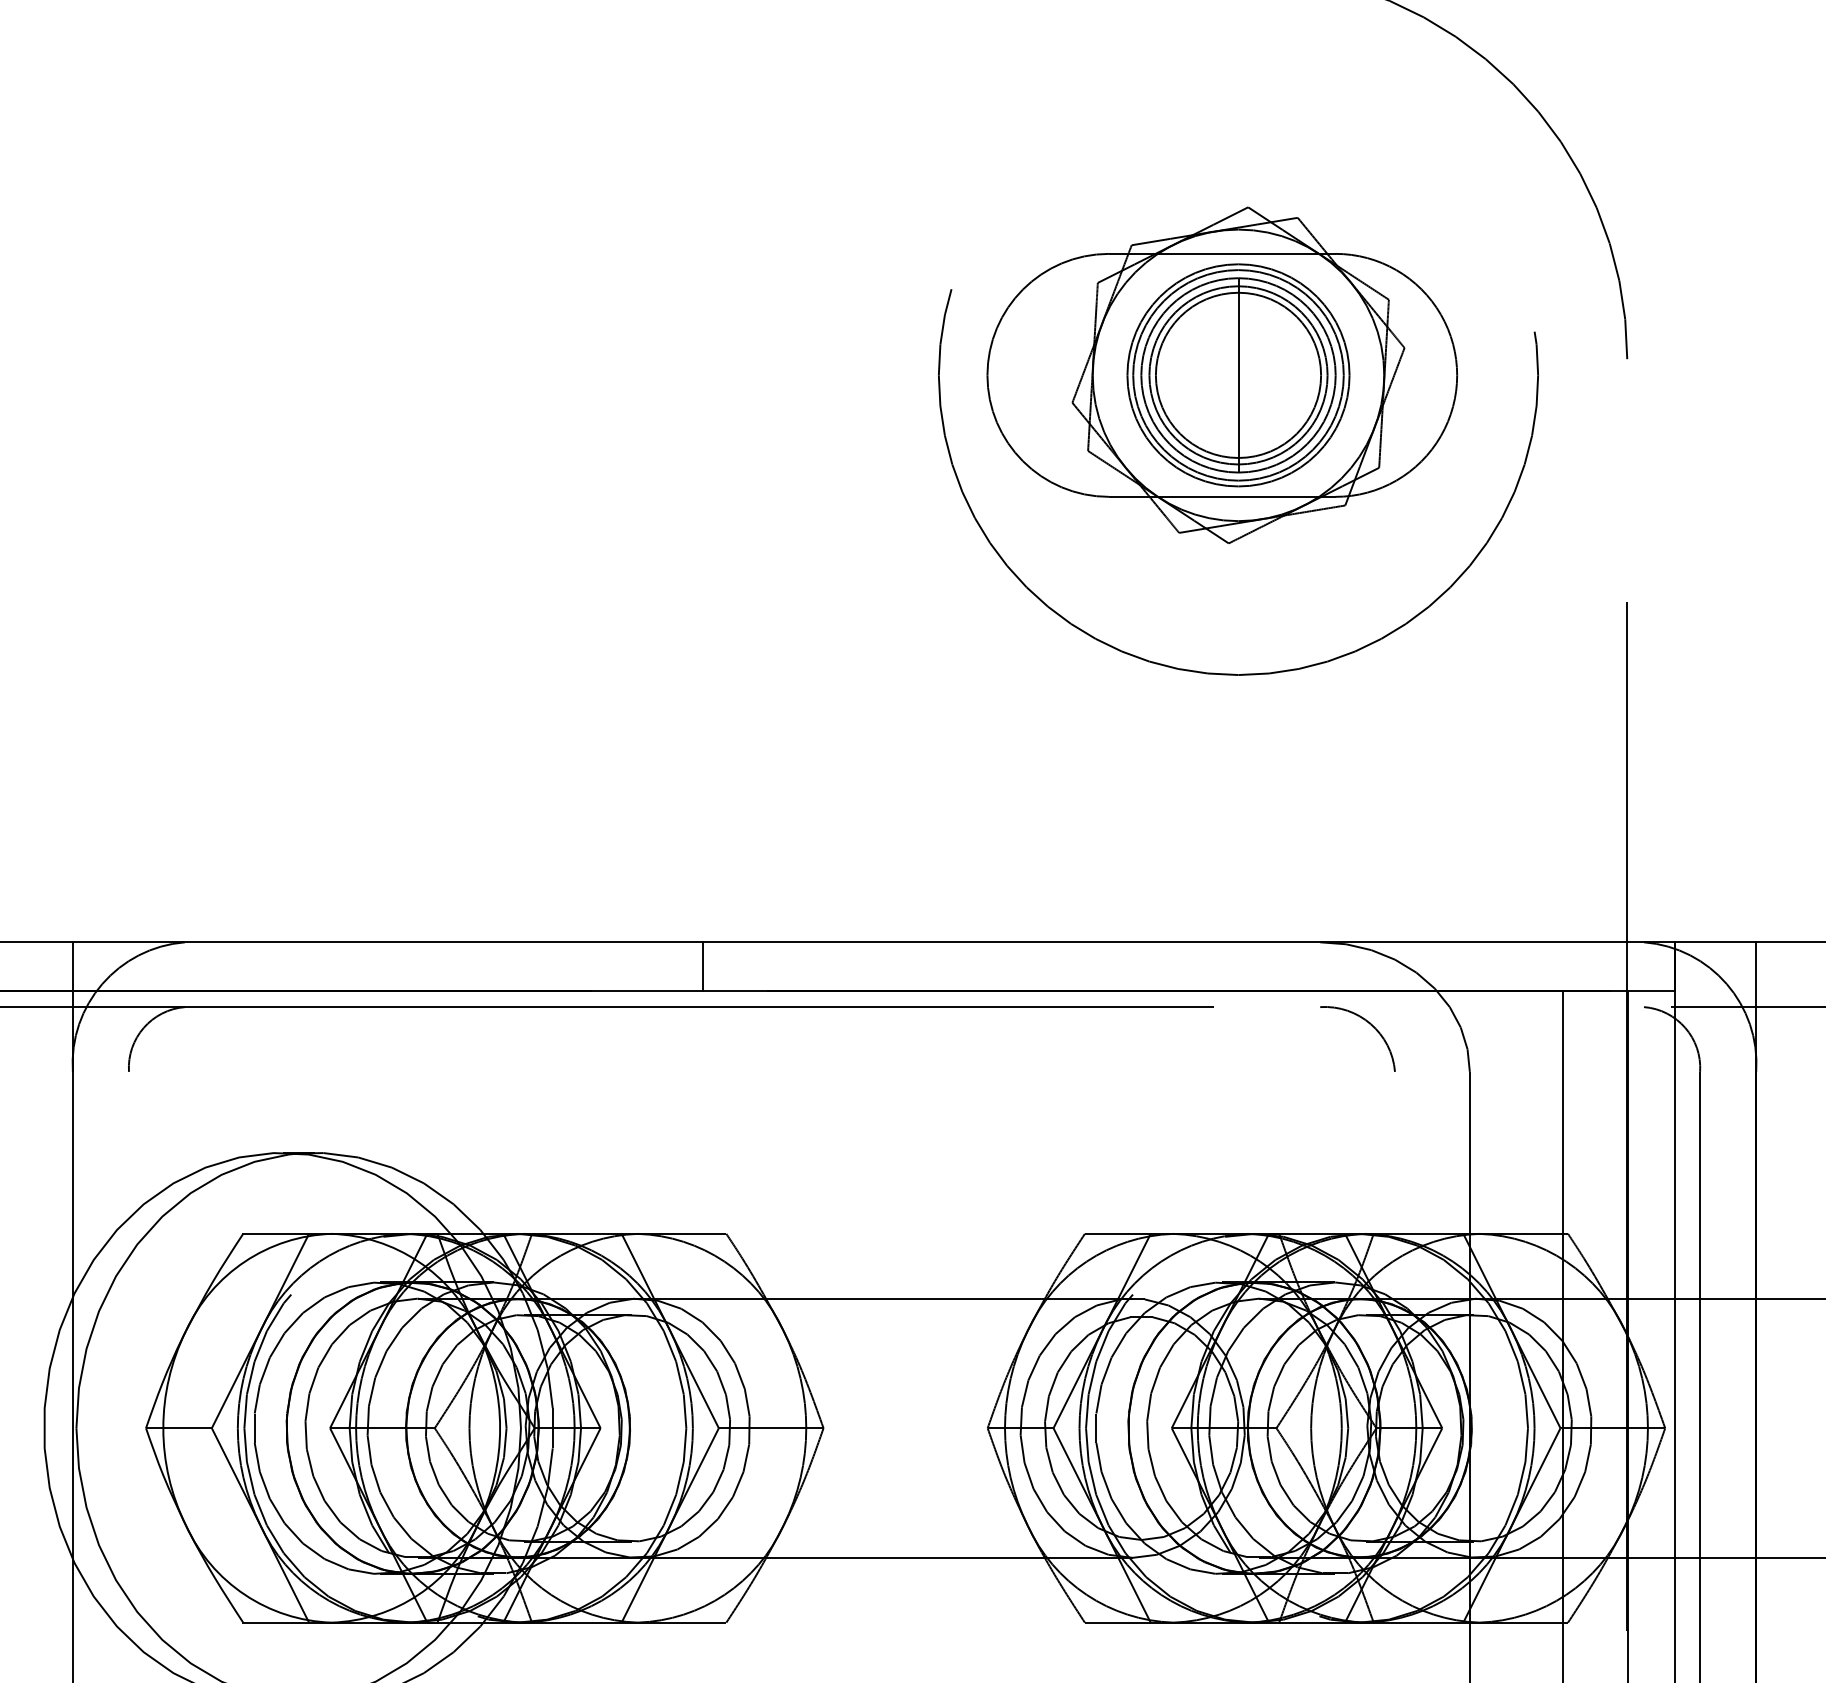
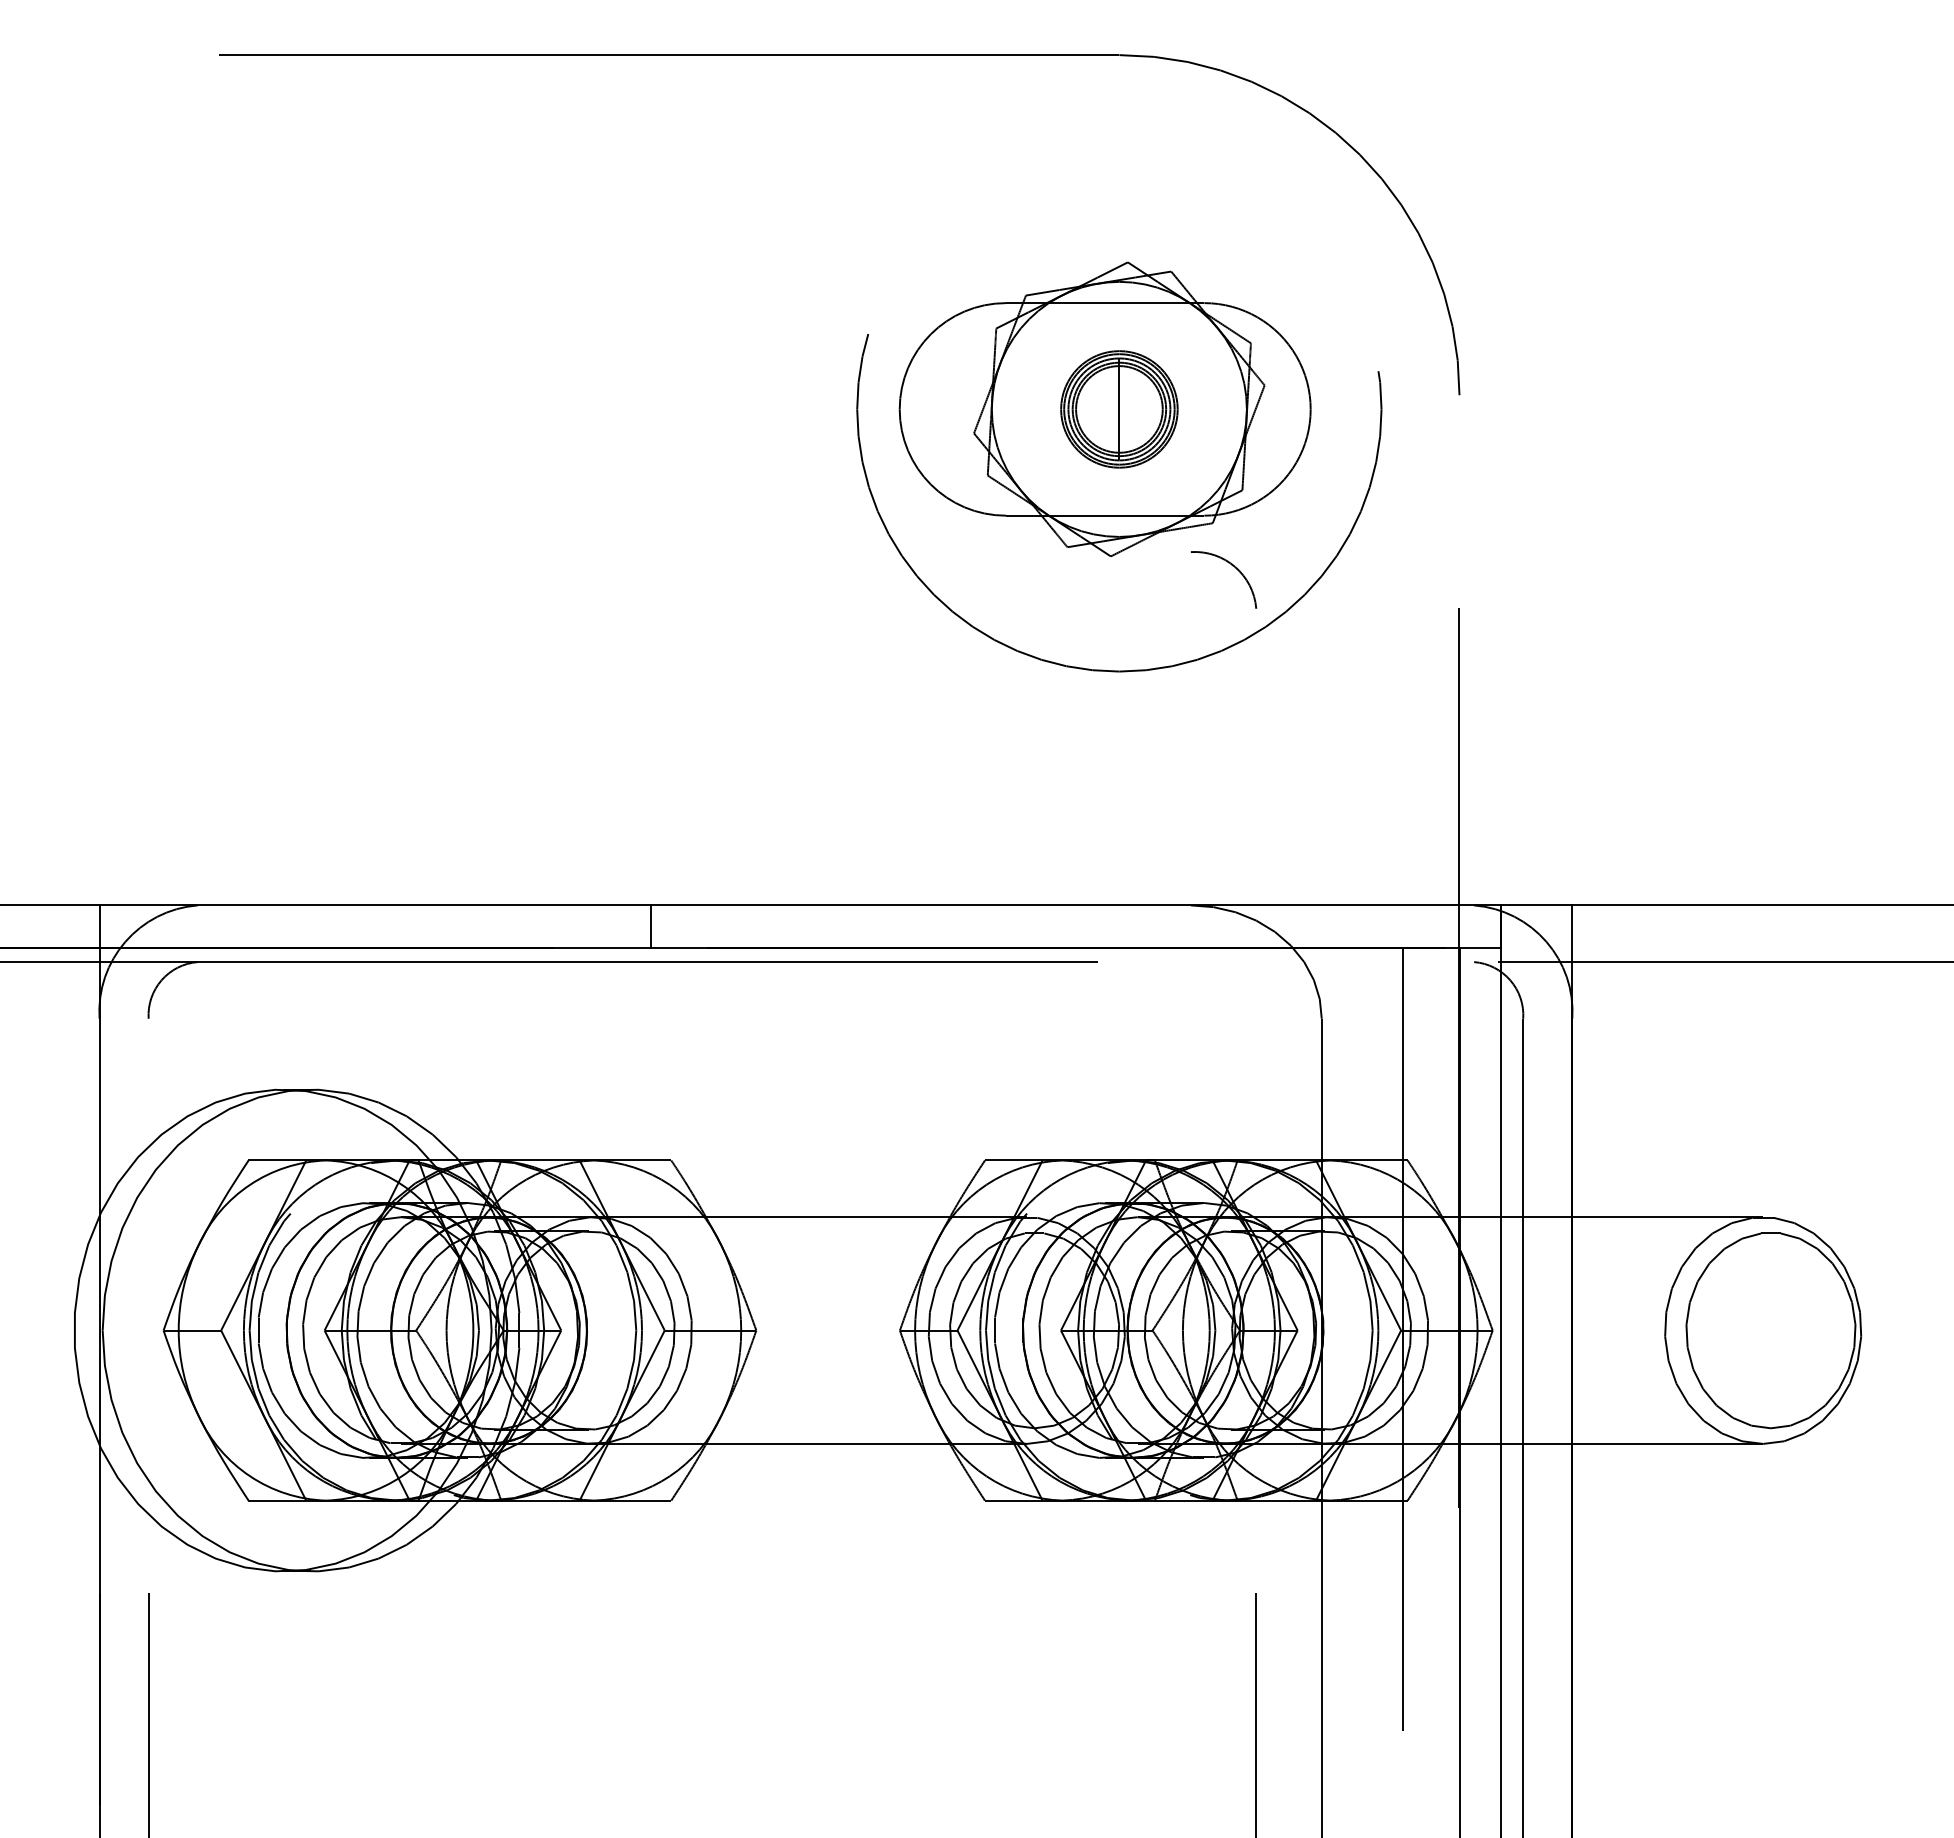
part: (1238, 375) -> (1119, 409), size x0.6
arc: (1367, 1023) -> (1232, 566), moved

